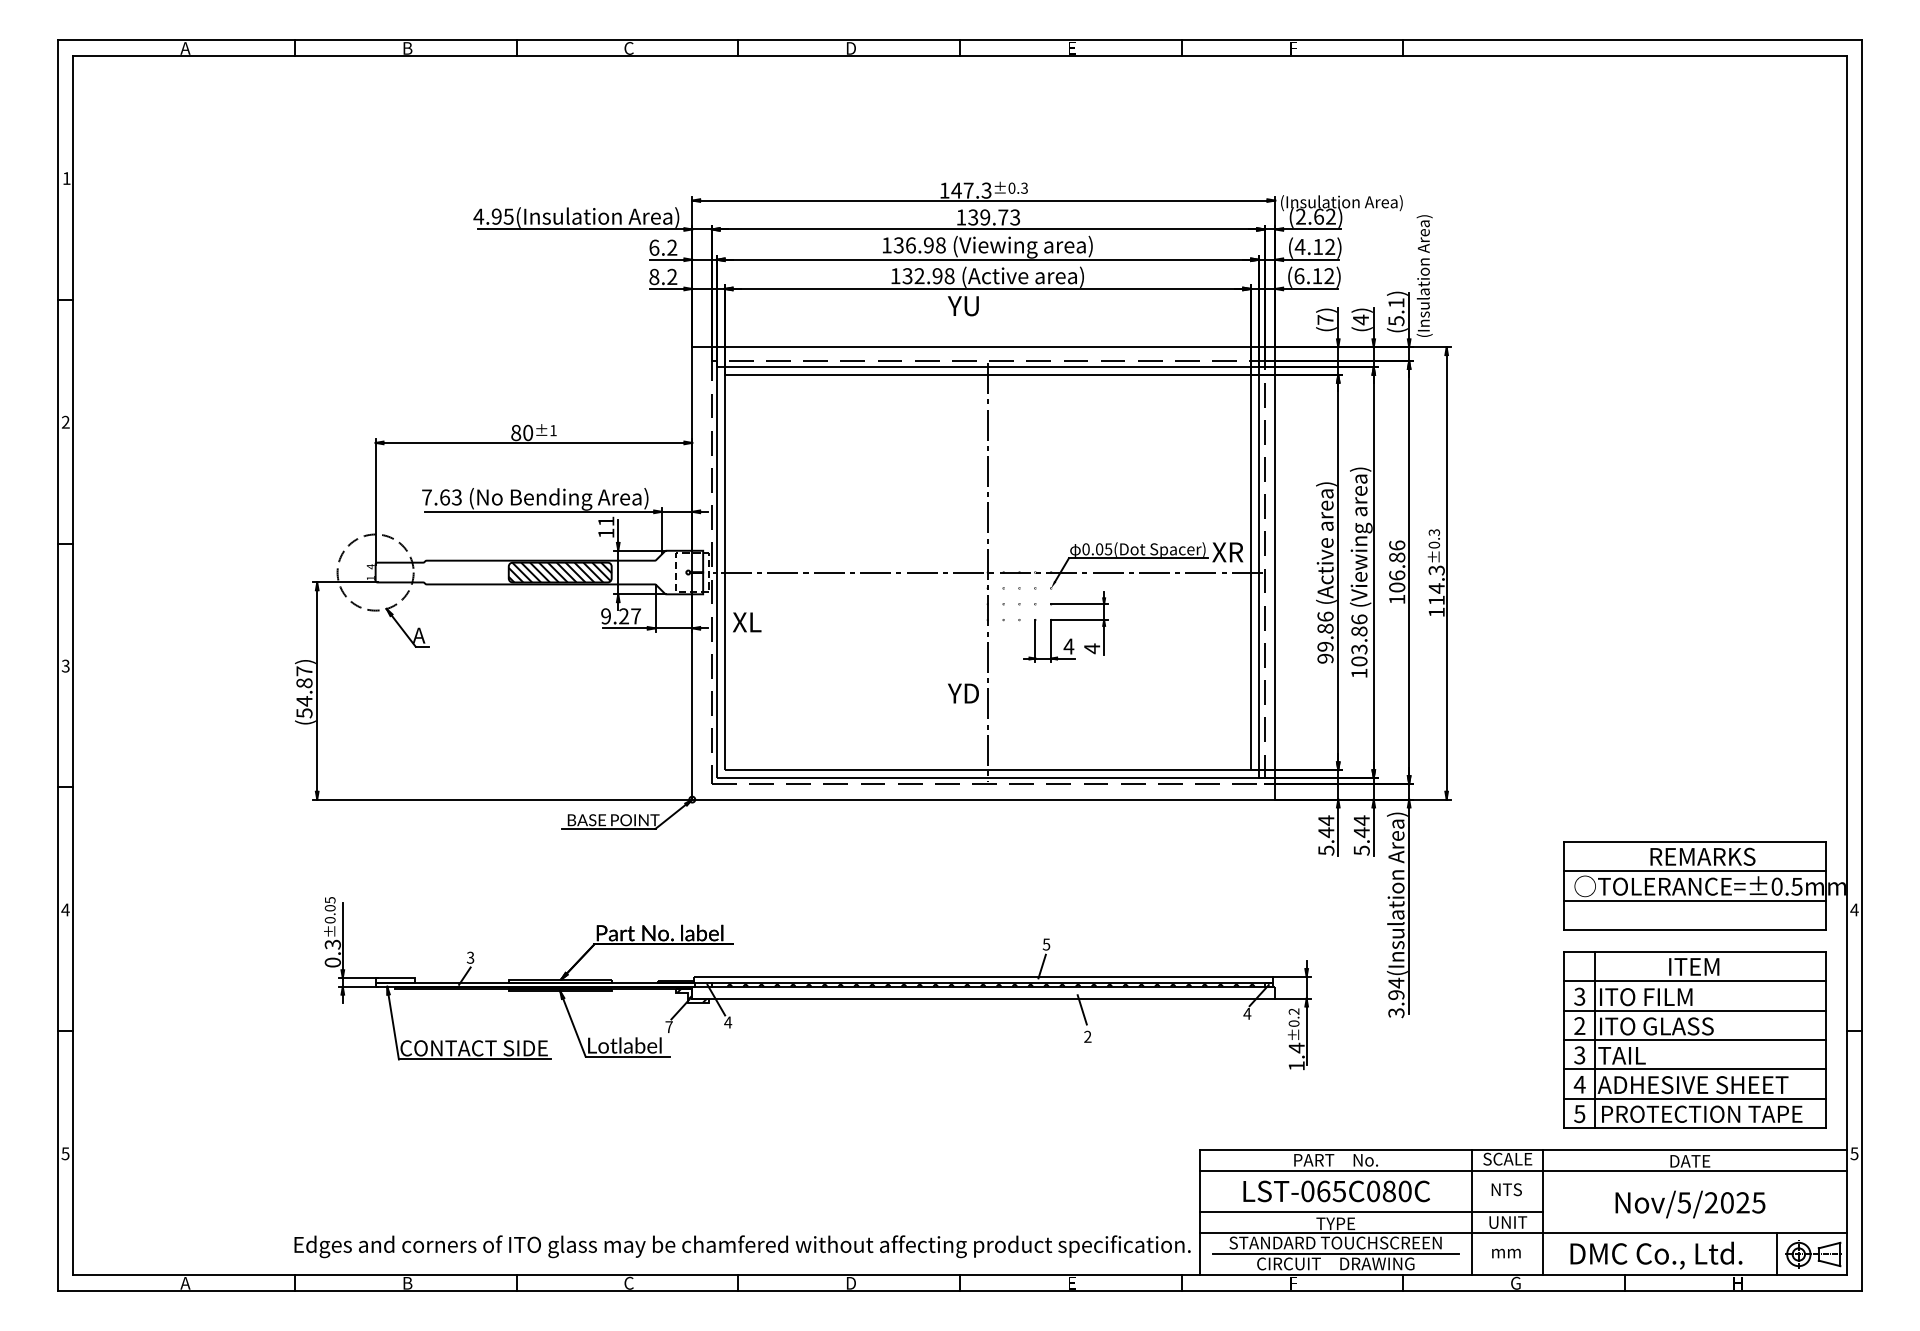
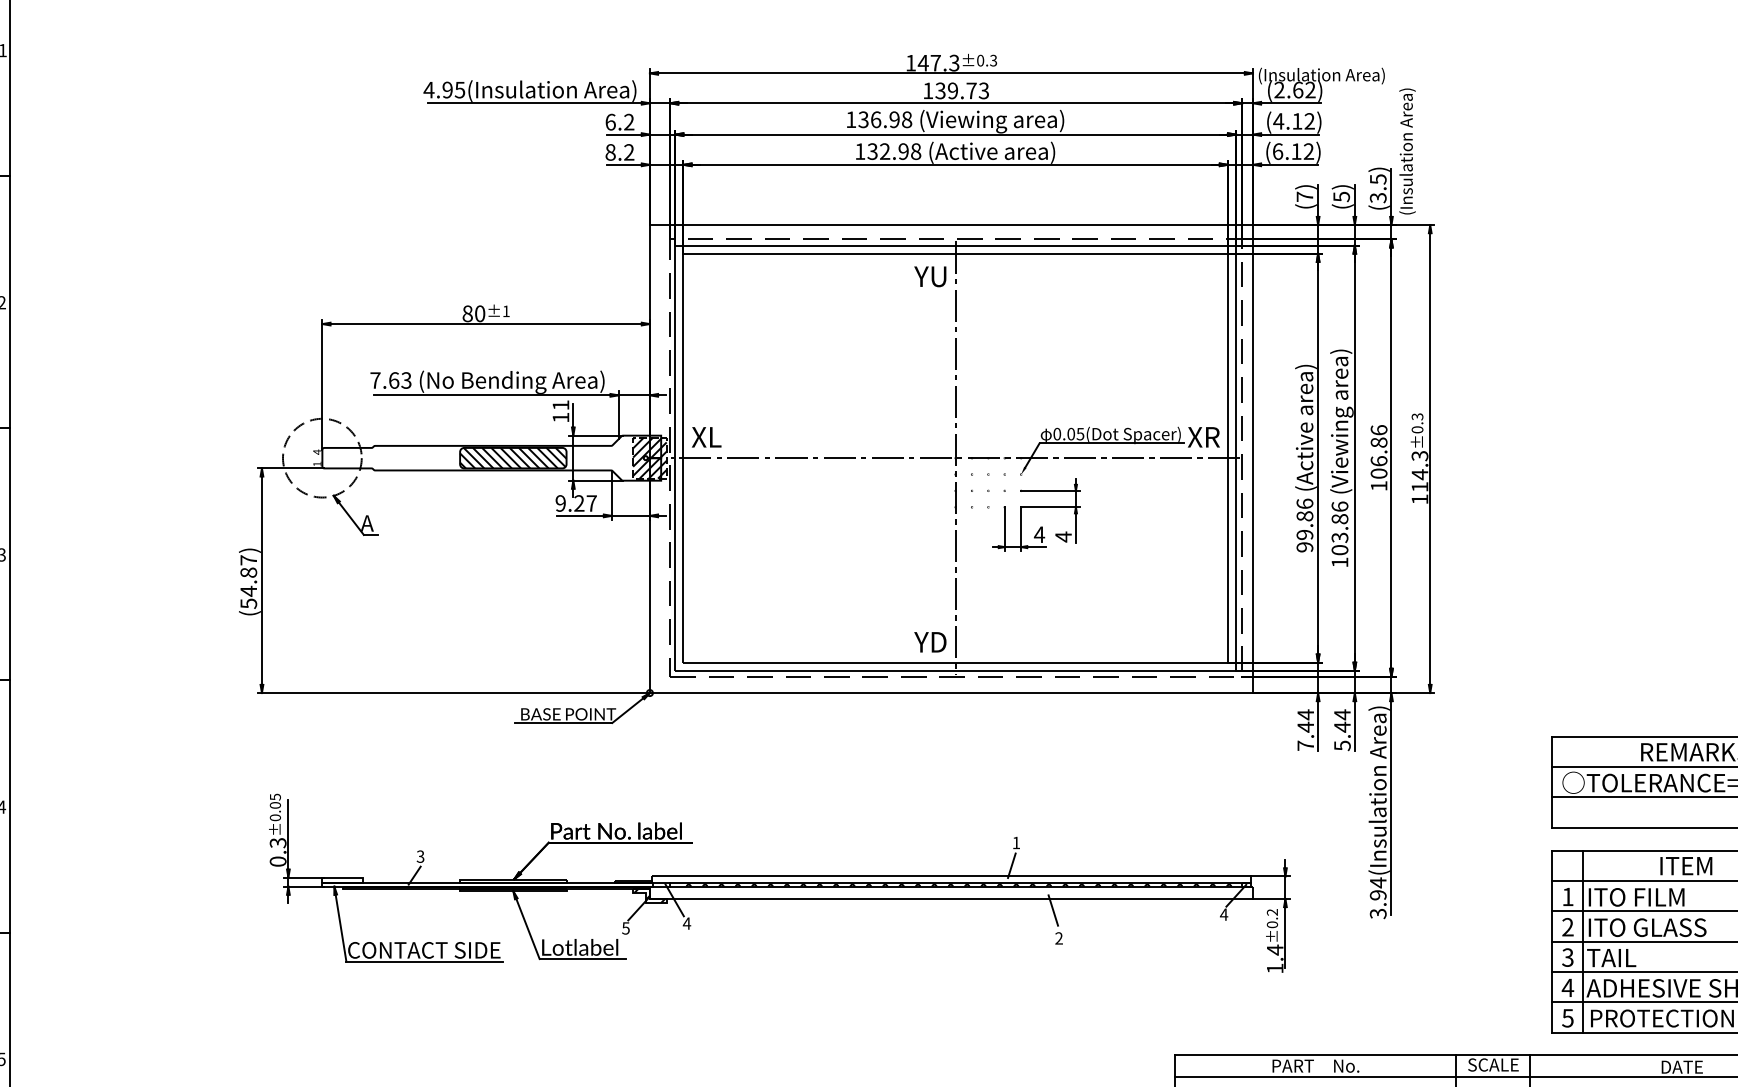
text: (963, 306) -> (930, 277), moved
text: (1396, 311) -> (1378, 188), (5.1) -> (3.5)
text: (1361, 319) -> (1342, 196), (4) -> (5)
hatch: (692, 572) -> (650, 458), added
text: (747, 622) -> (707, 437), moved
text: (963, 693) -> (930, 642), moved
text: (1326, 850) -> (1305, 745), 5.44 -> 7.44
text: (1046, 944) -> (1016, 842), 5 -> 1
text: (1579, 996) -> (1567, 896), 3 -> 1
text: (668, 1027) -> (625, 928), 7 -> 5

